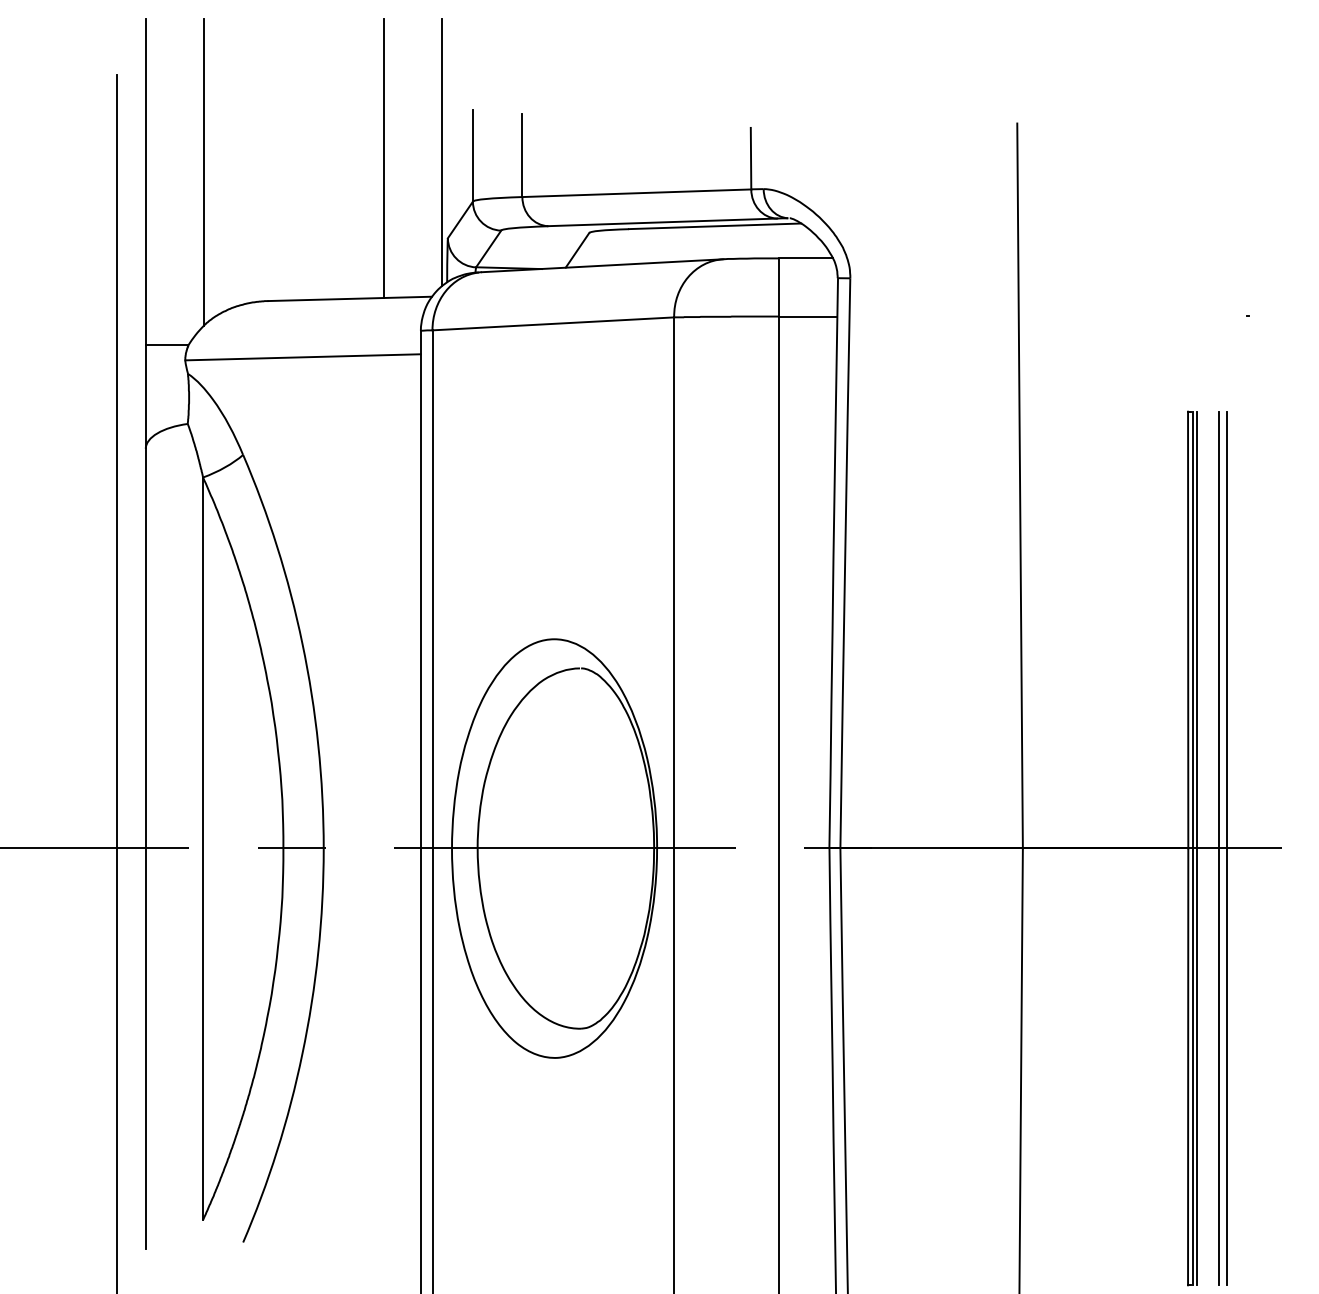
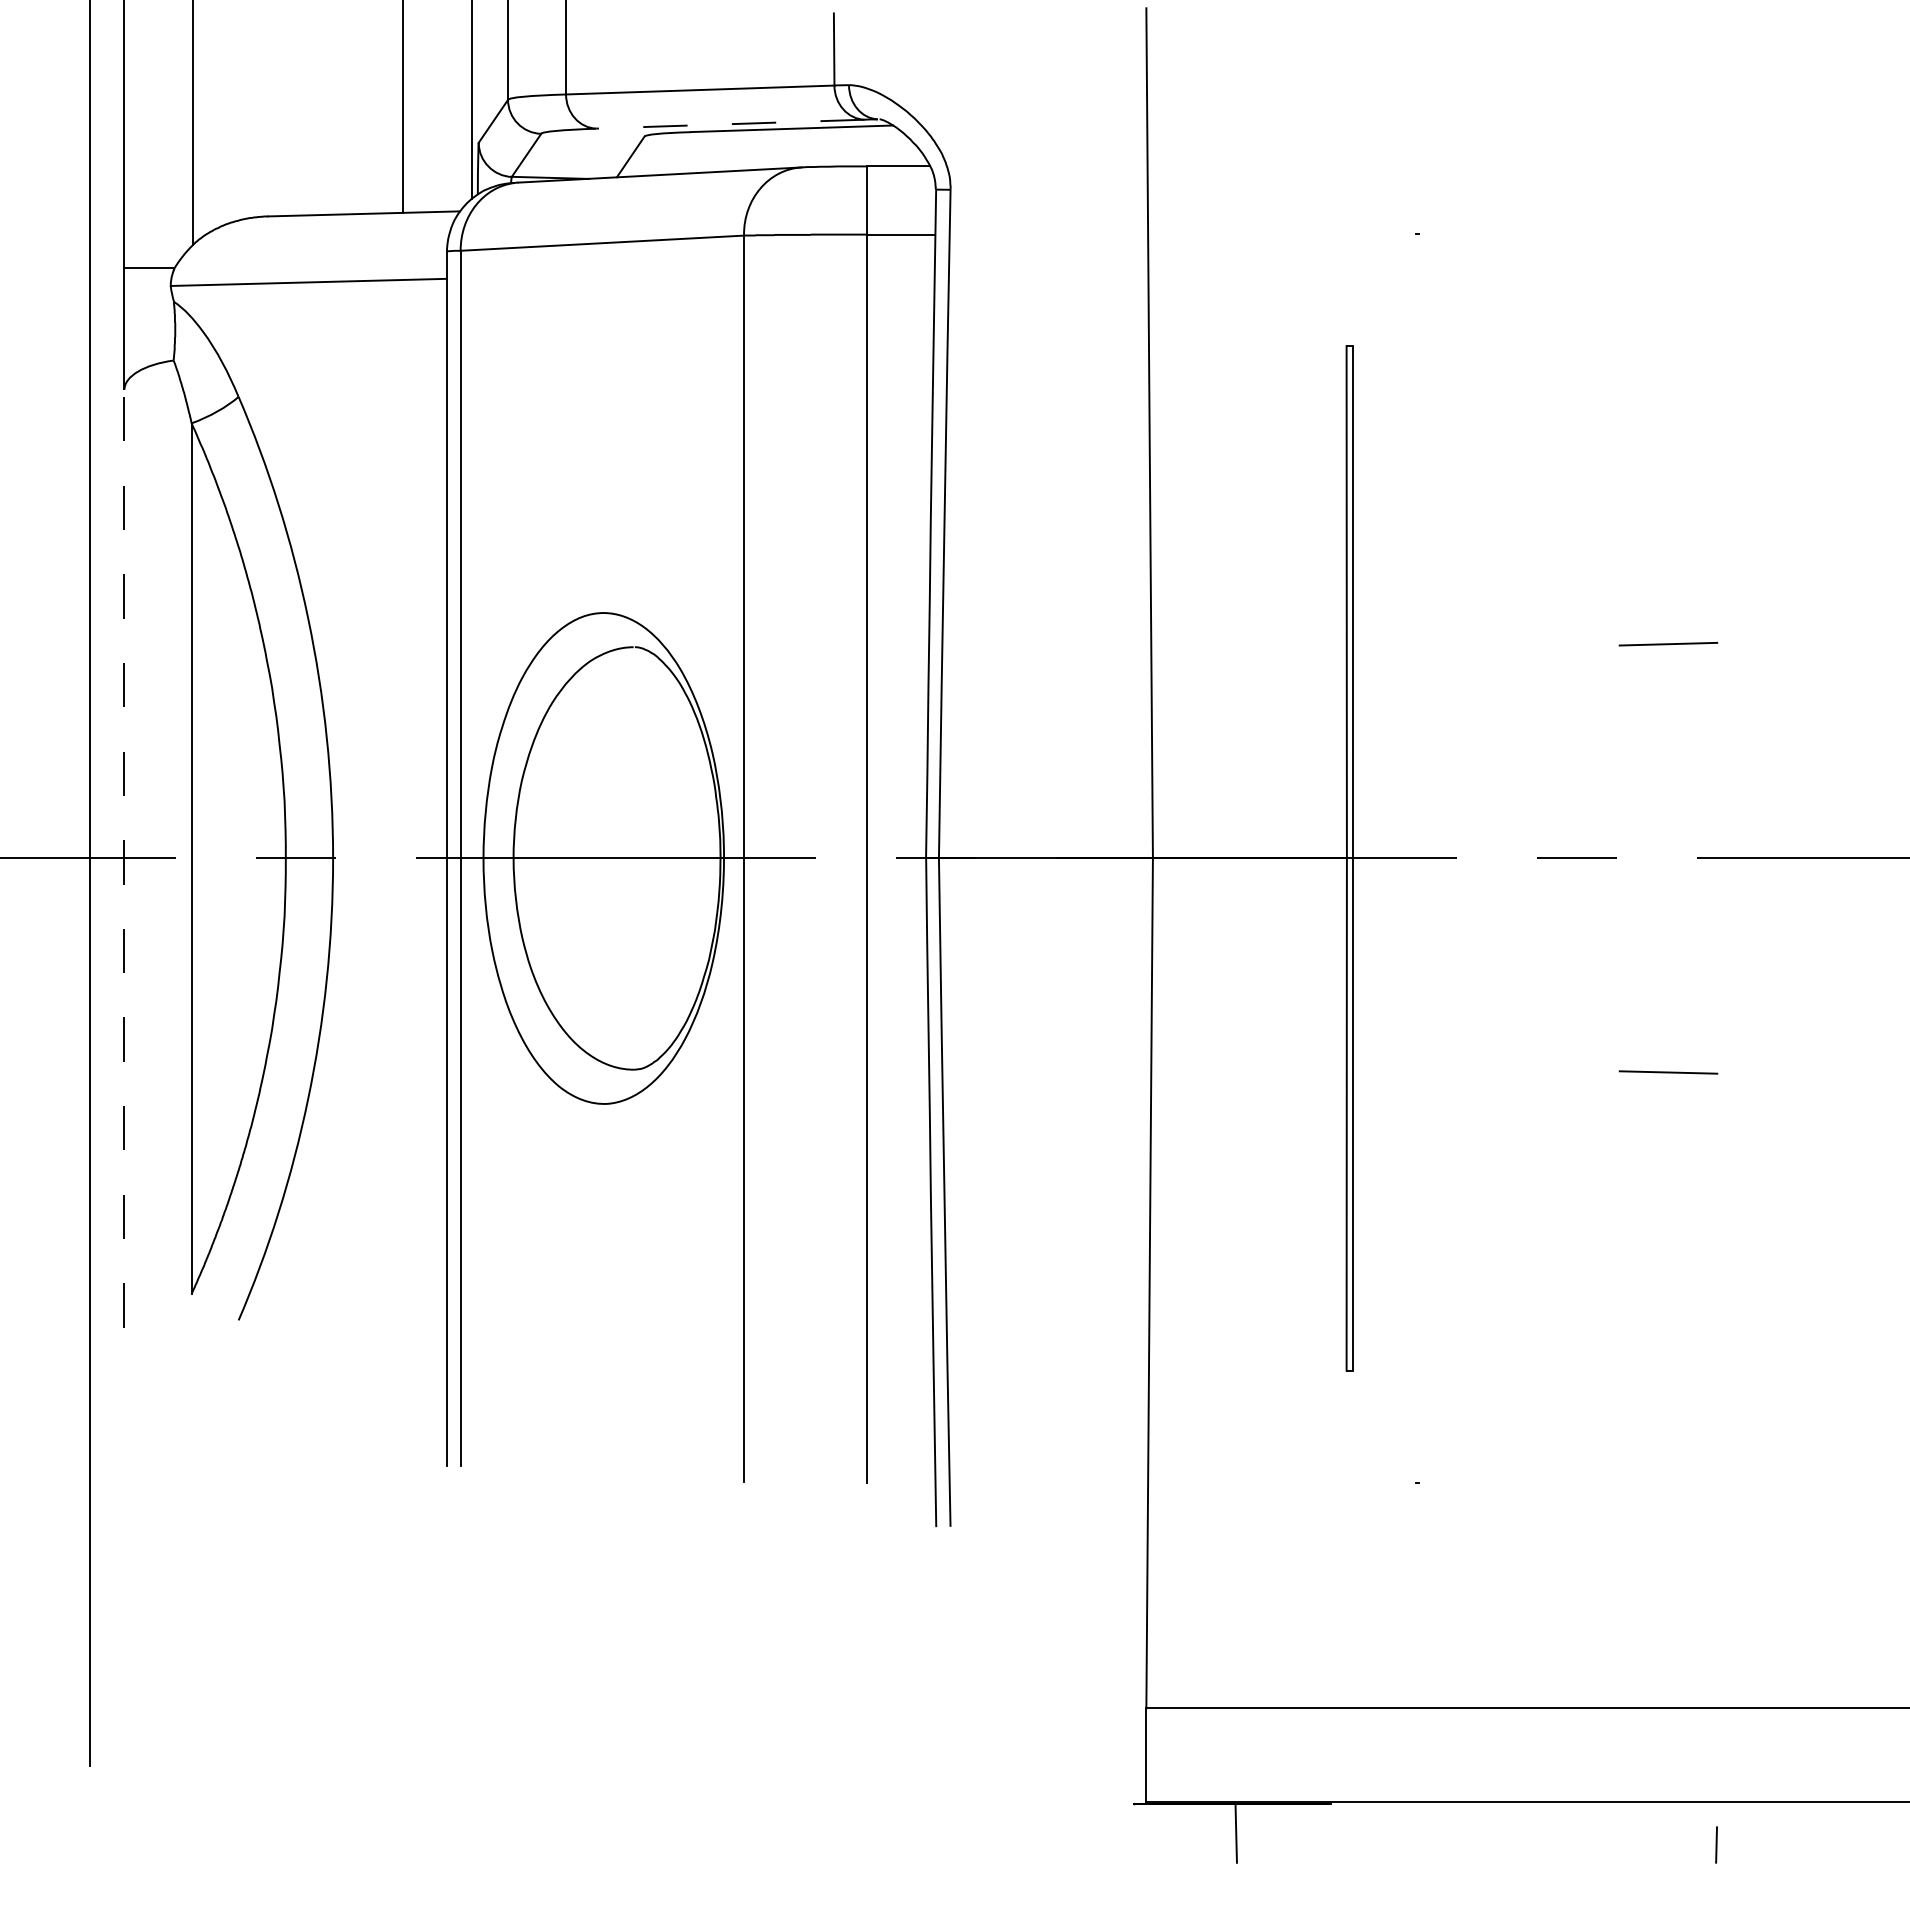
line: (662, 222) -> (730, 124), solid -> dashed
line: (145, 848) -> (124, 858), solid -> dashed
line: (1196, 848) -> (1356, 858), removed
line: (1219, 848) -> (1383, 858), removed
line: (1227, 848) -> (1392, 858), removed

